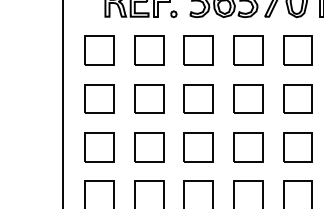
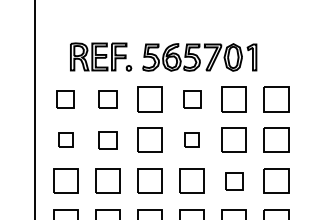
part: (99, 50) -> (65, 99), size x0.7
part: (148, 50) -> (107, 99), size x0.7
part: (247, 50) -> (191, 99), size x0.7
part: (99, 98) -> (65, 139), size x0.6
part: (148, 98) -> (107, 139), size x0.7
part: (247, 98) -> (191, 139), size x0.6
part: (297, 146) -> (233, 180), size x0.7

